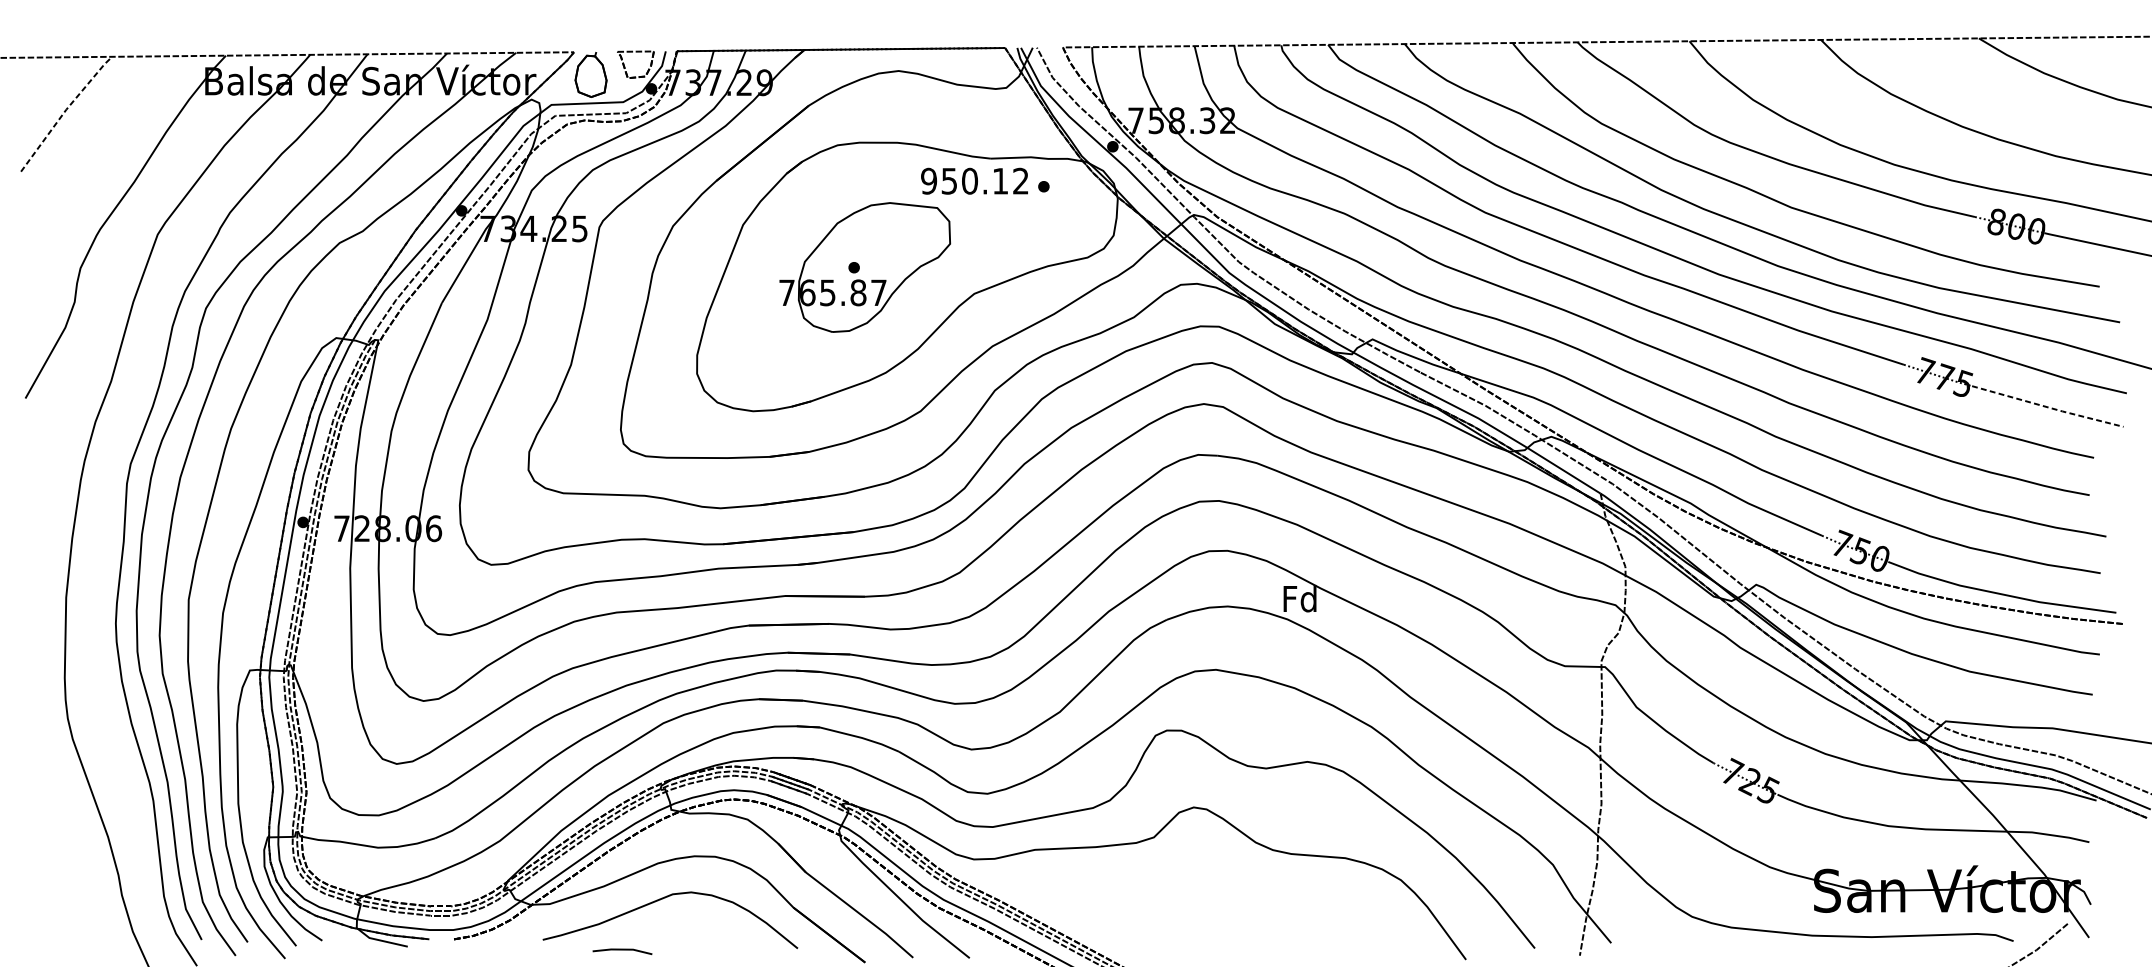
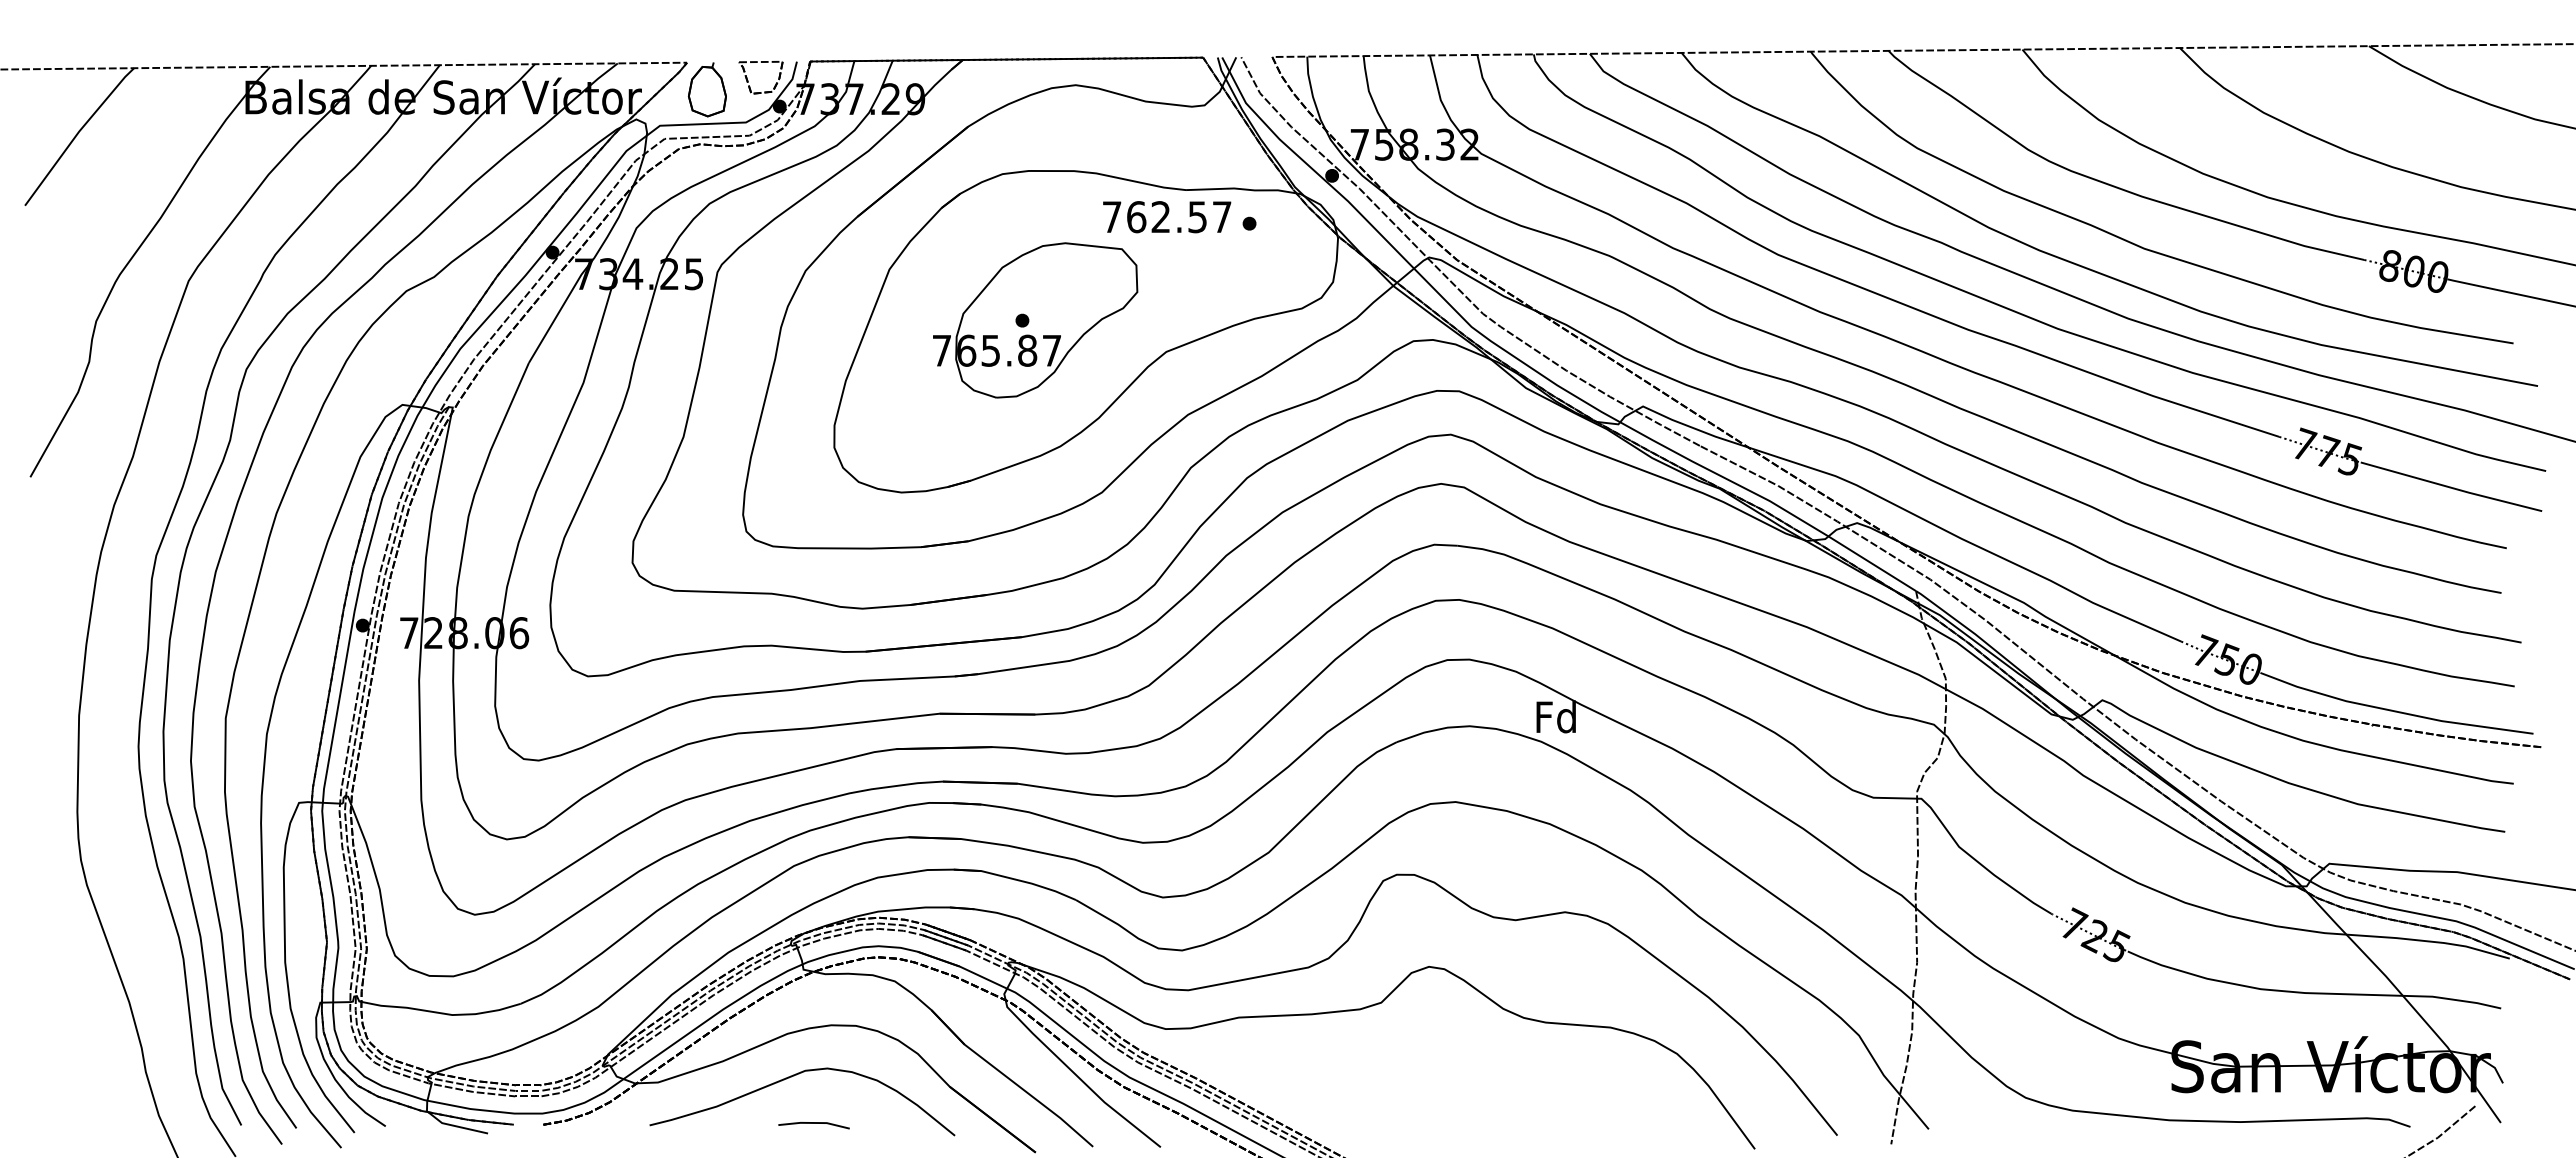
line: (65, 111) -> (78, 133), dashed -> solid
text: (974, 181) -> (1166, 217), 950.12 -> 762.57
line: (2047, 407) -> (2451, 487), dashed -> solid
line: (622, 950) -> (813, 1123), moved

